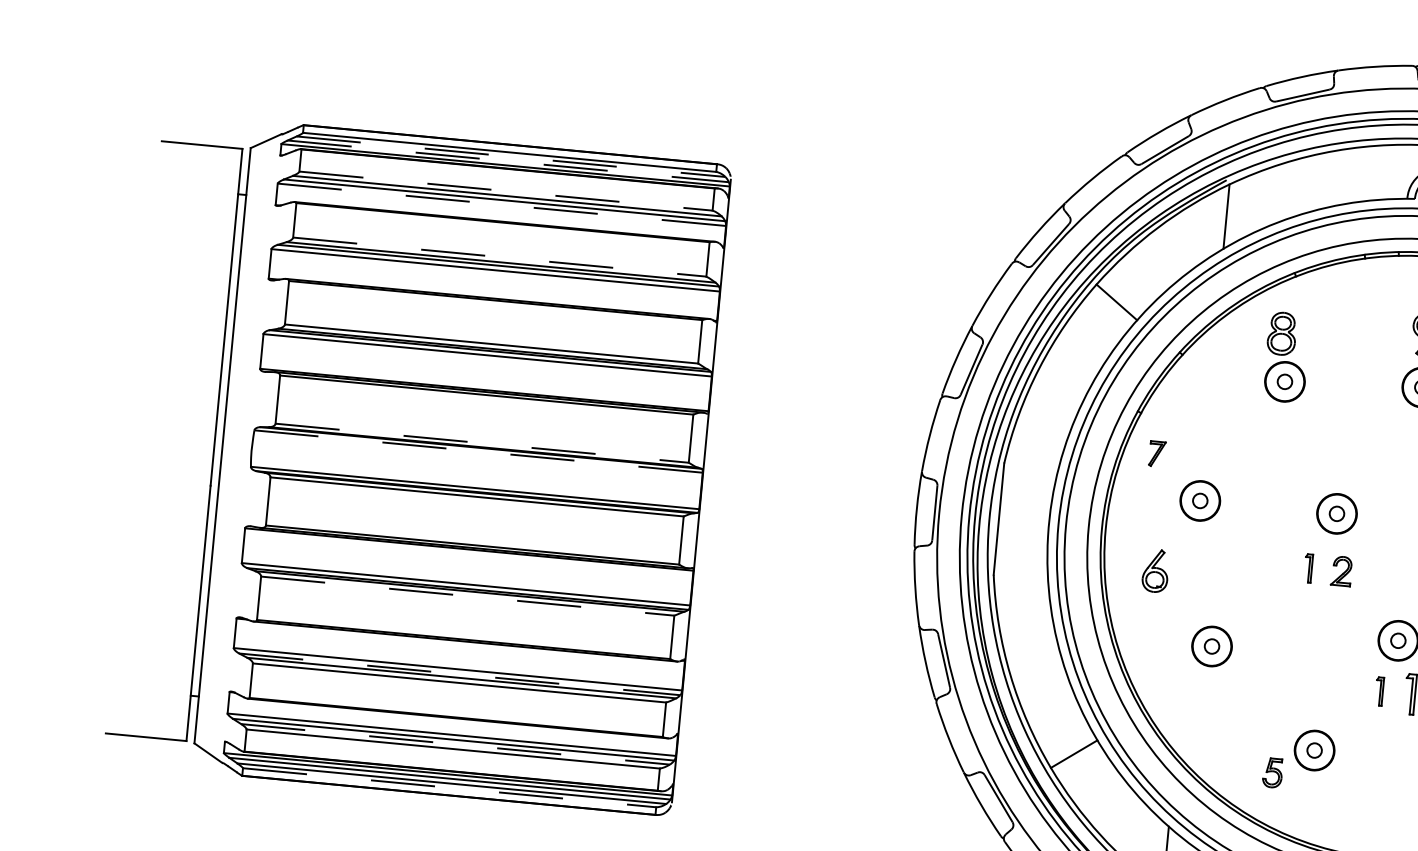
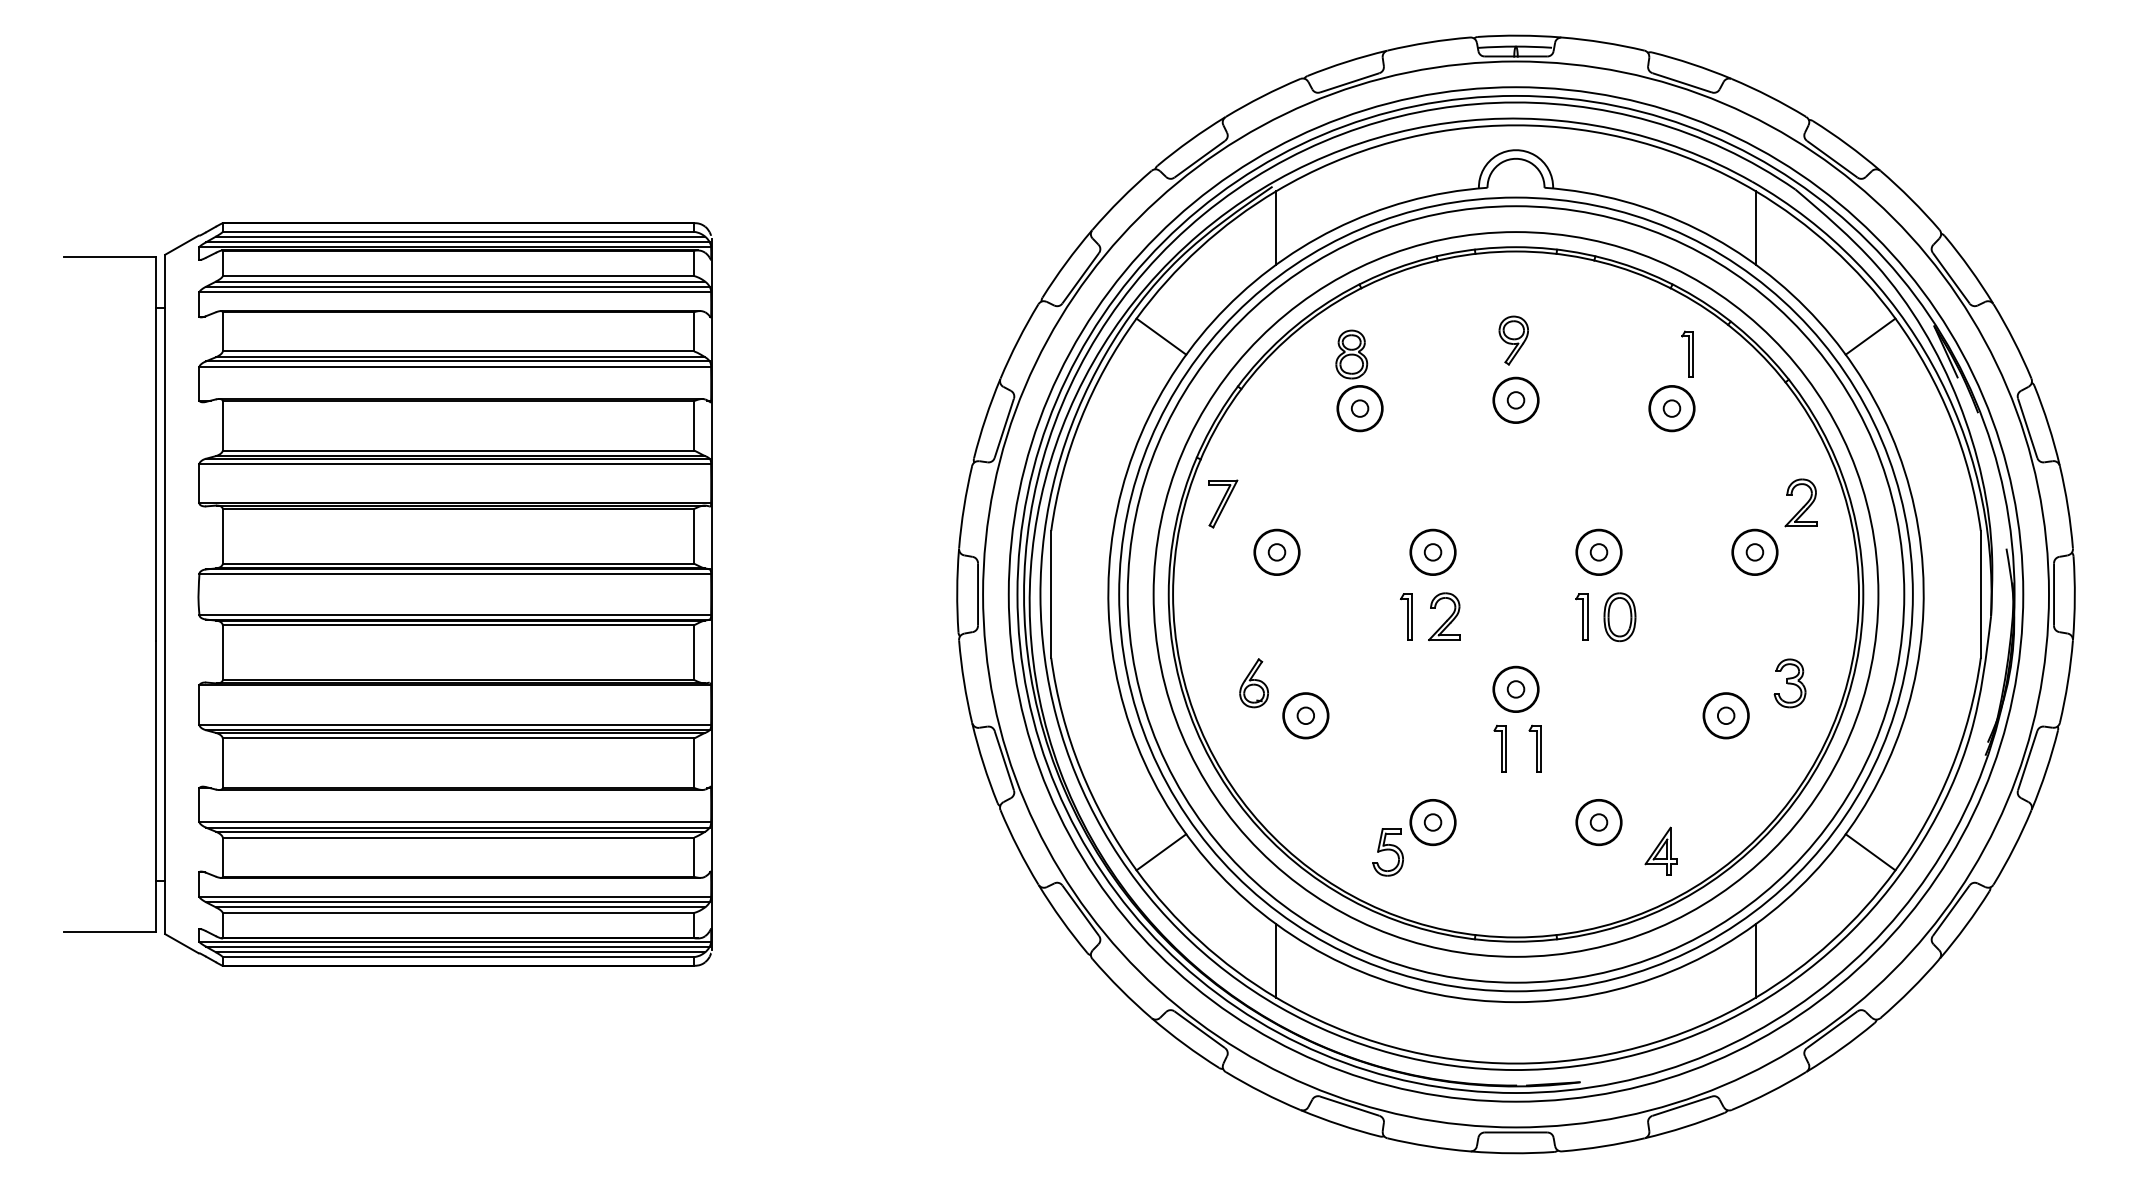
line: (511, 156) -> (460, 236), dashed -> solid
line: (507, 161) -> (457, 242), dashed -> solid
line: (505, 191) -> (458, 276), dashed -> solid
line: (502, 205) -> (455, 292), dashed -> solid
line: (499, 257) -> (458, 351), dashed -> solid
line: (482, 442) -> (458, 563), dashed -> solid
line: (478, 451) -> (455, 573), dashed -> solid
part: (1157, 453) -> (1223, 503), size x1.67
part: (1308, 567) -> (1406, 616), size x1.43
part: (1155, 571) -> (1253, 683), moved
part: (1341, 571) -> (1444, 616), size x1.43
line: (467, 596) -> (458, 738), dashed -> solid
line: (459, 674) -> (457, 827), dashed -> solid
part: (1378, 691) -> (1499, 748), size x1.43
line: (455, 744) -> (460, 907), dashed -> solid
part: (1272, 773) -> (1387, 852), size x1.43
line: (449, 788) -> (458, 957), dashed -> solid

